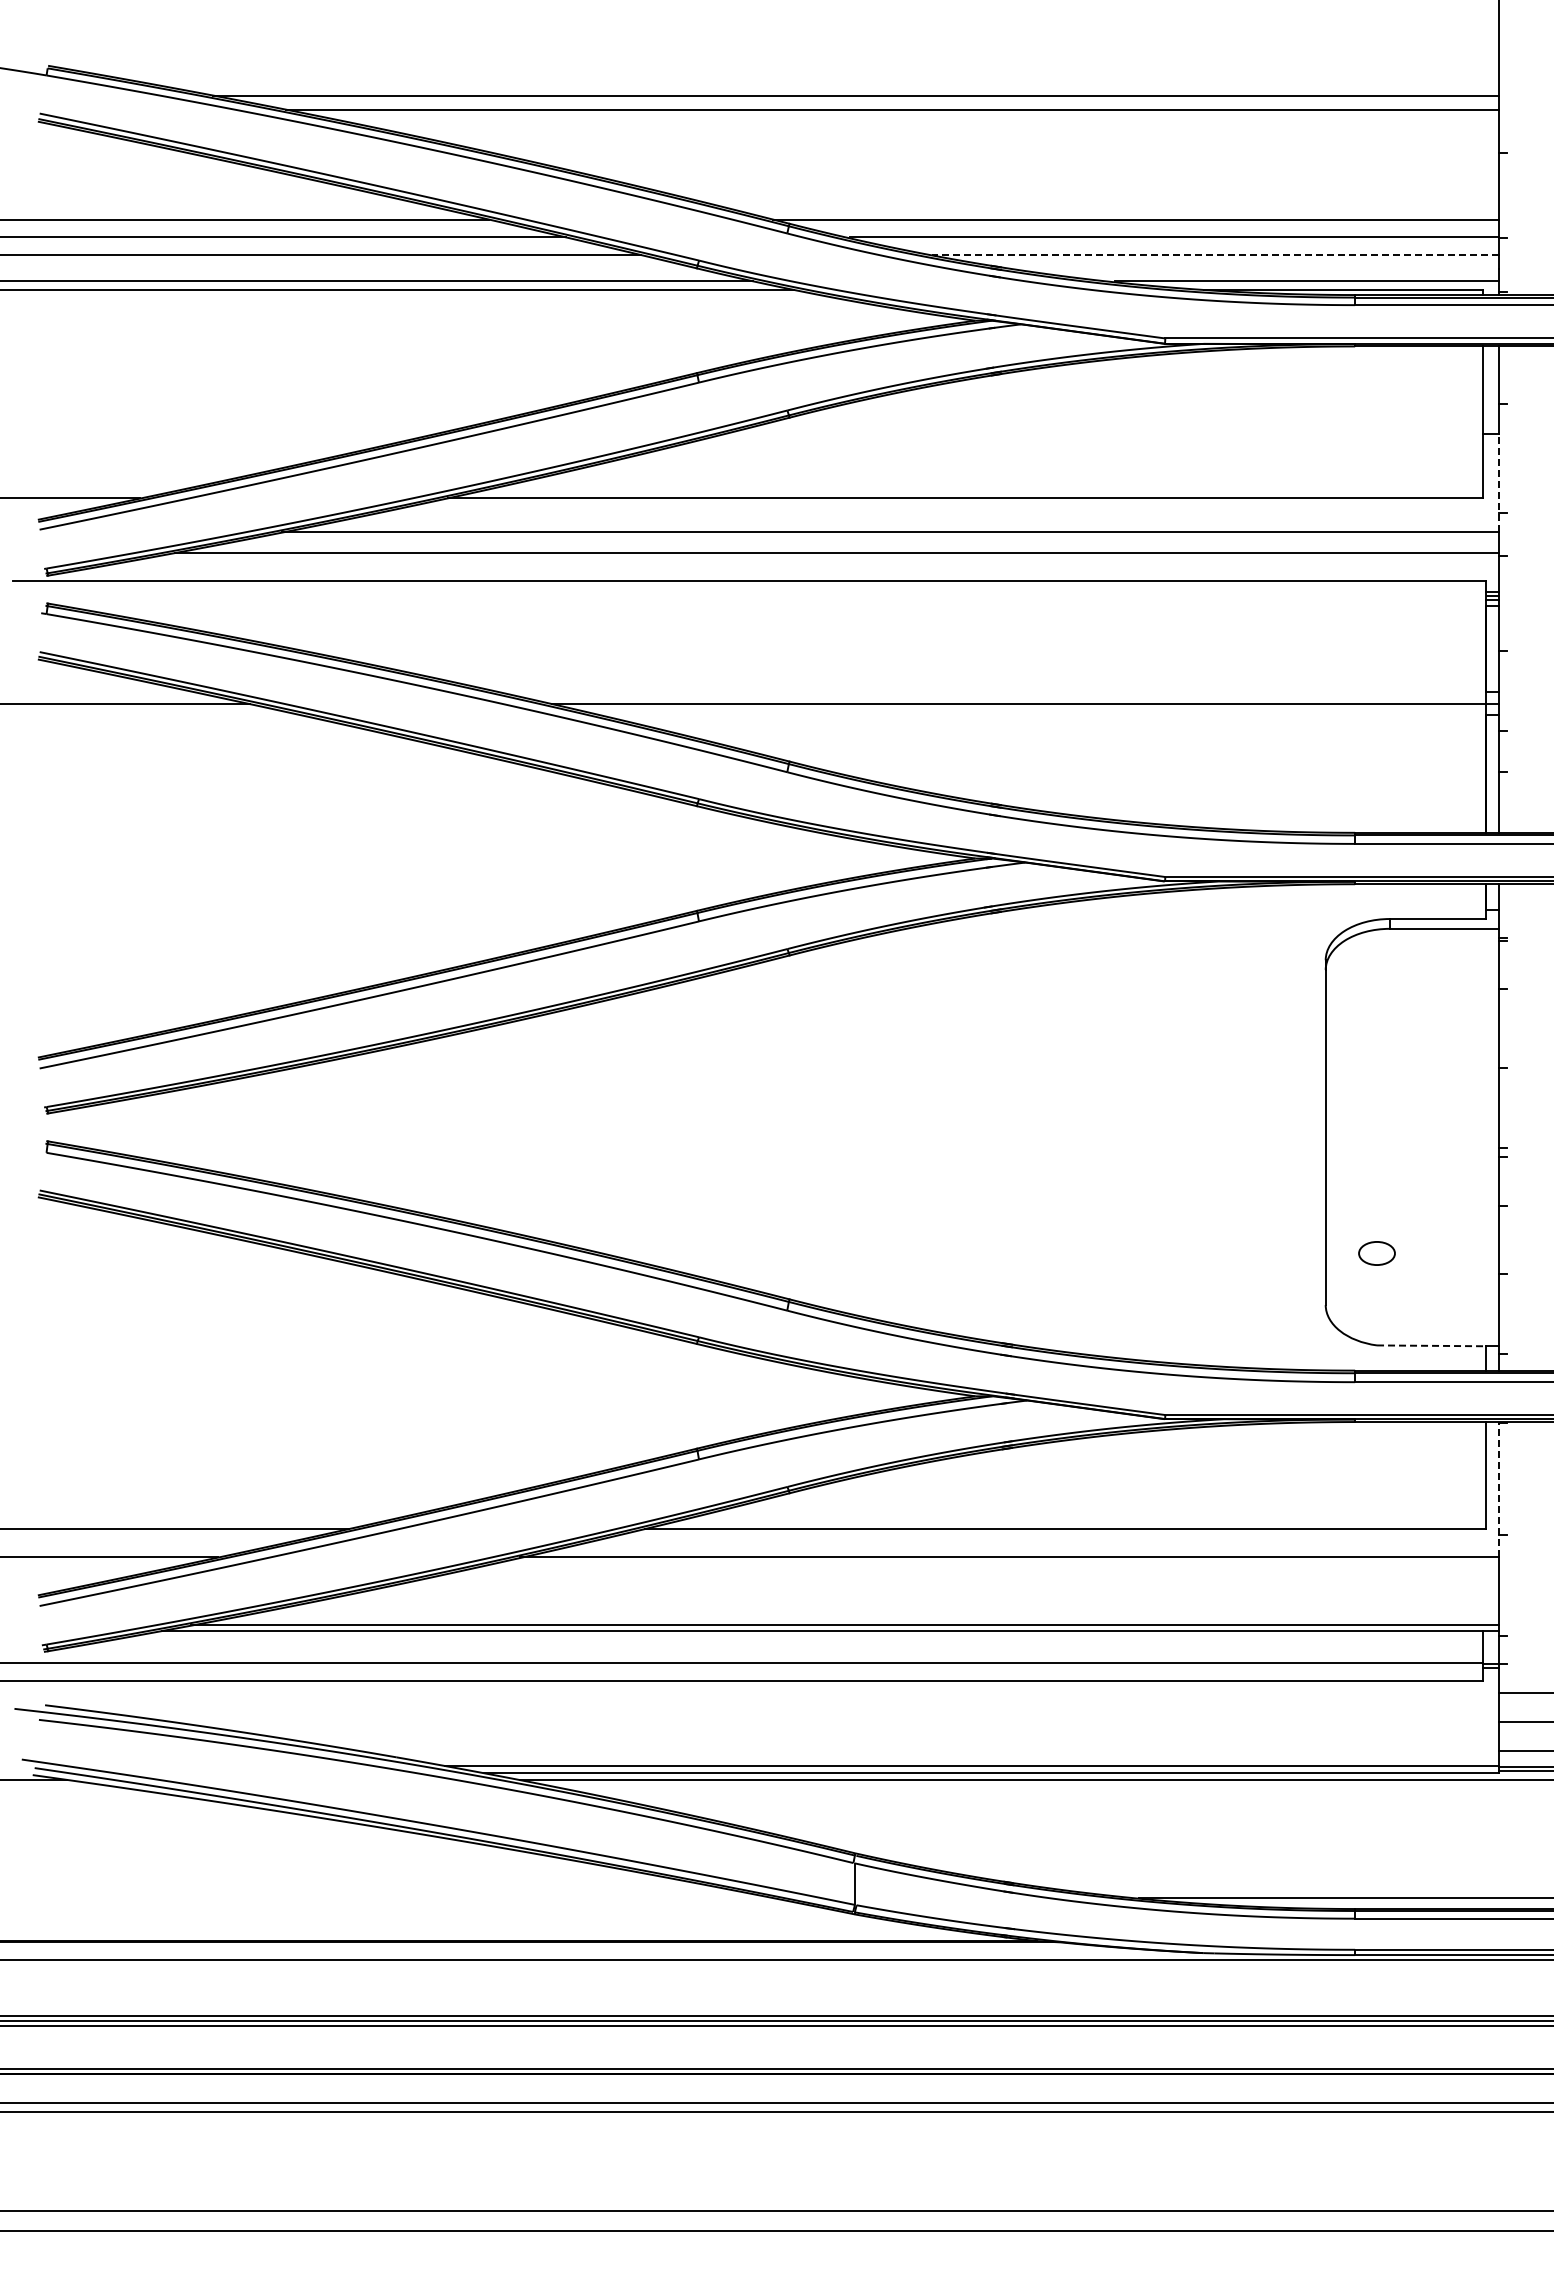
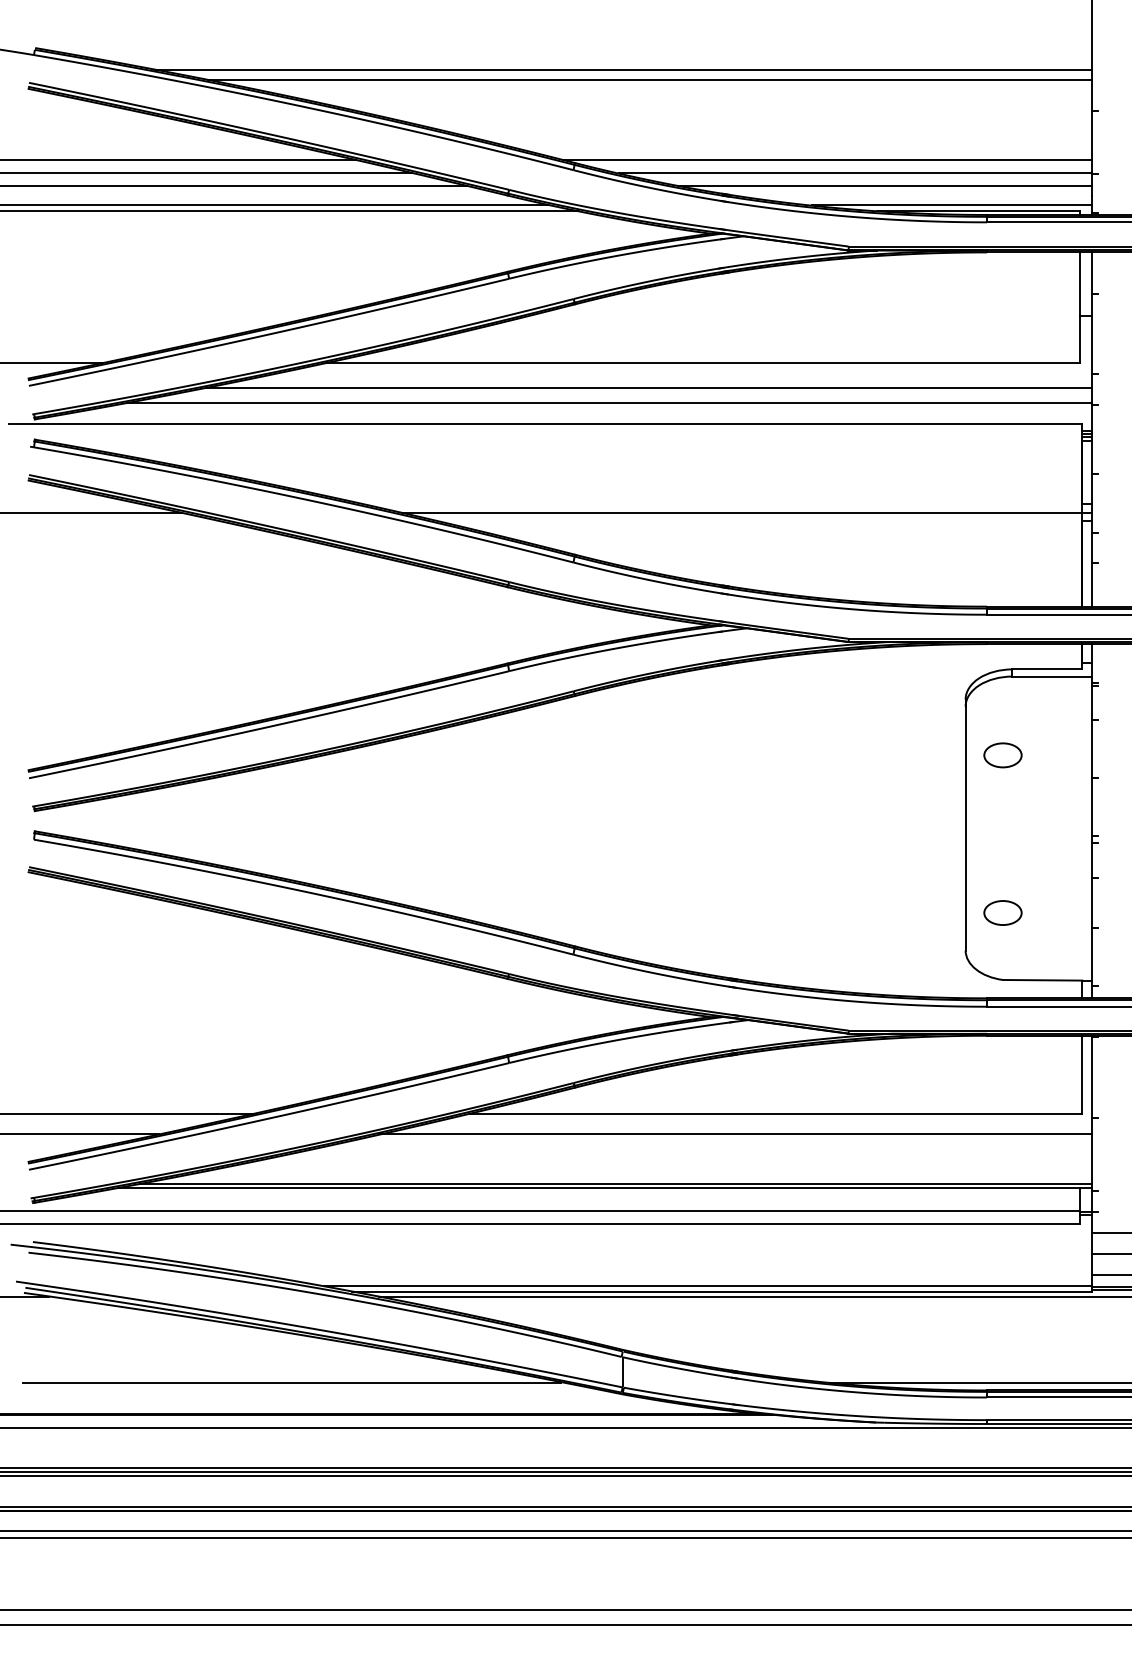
line: (1215, 255) -> (885, 186), dashed -> solid
line: (1498, 482) -> (1091, 351), dashed -> solid
part: (1376, 1036) -> (1002, 754), added
part: (1376, 1253) -> (1002, 913), size x1.43
line: (1431, 1345) -> (1042, 980), dashed -> solid
line: (1498, 1489) -> (1091, 1084), dashed -> solid
line: (401, 1898) -> (292, 1382), added

